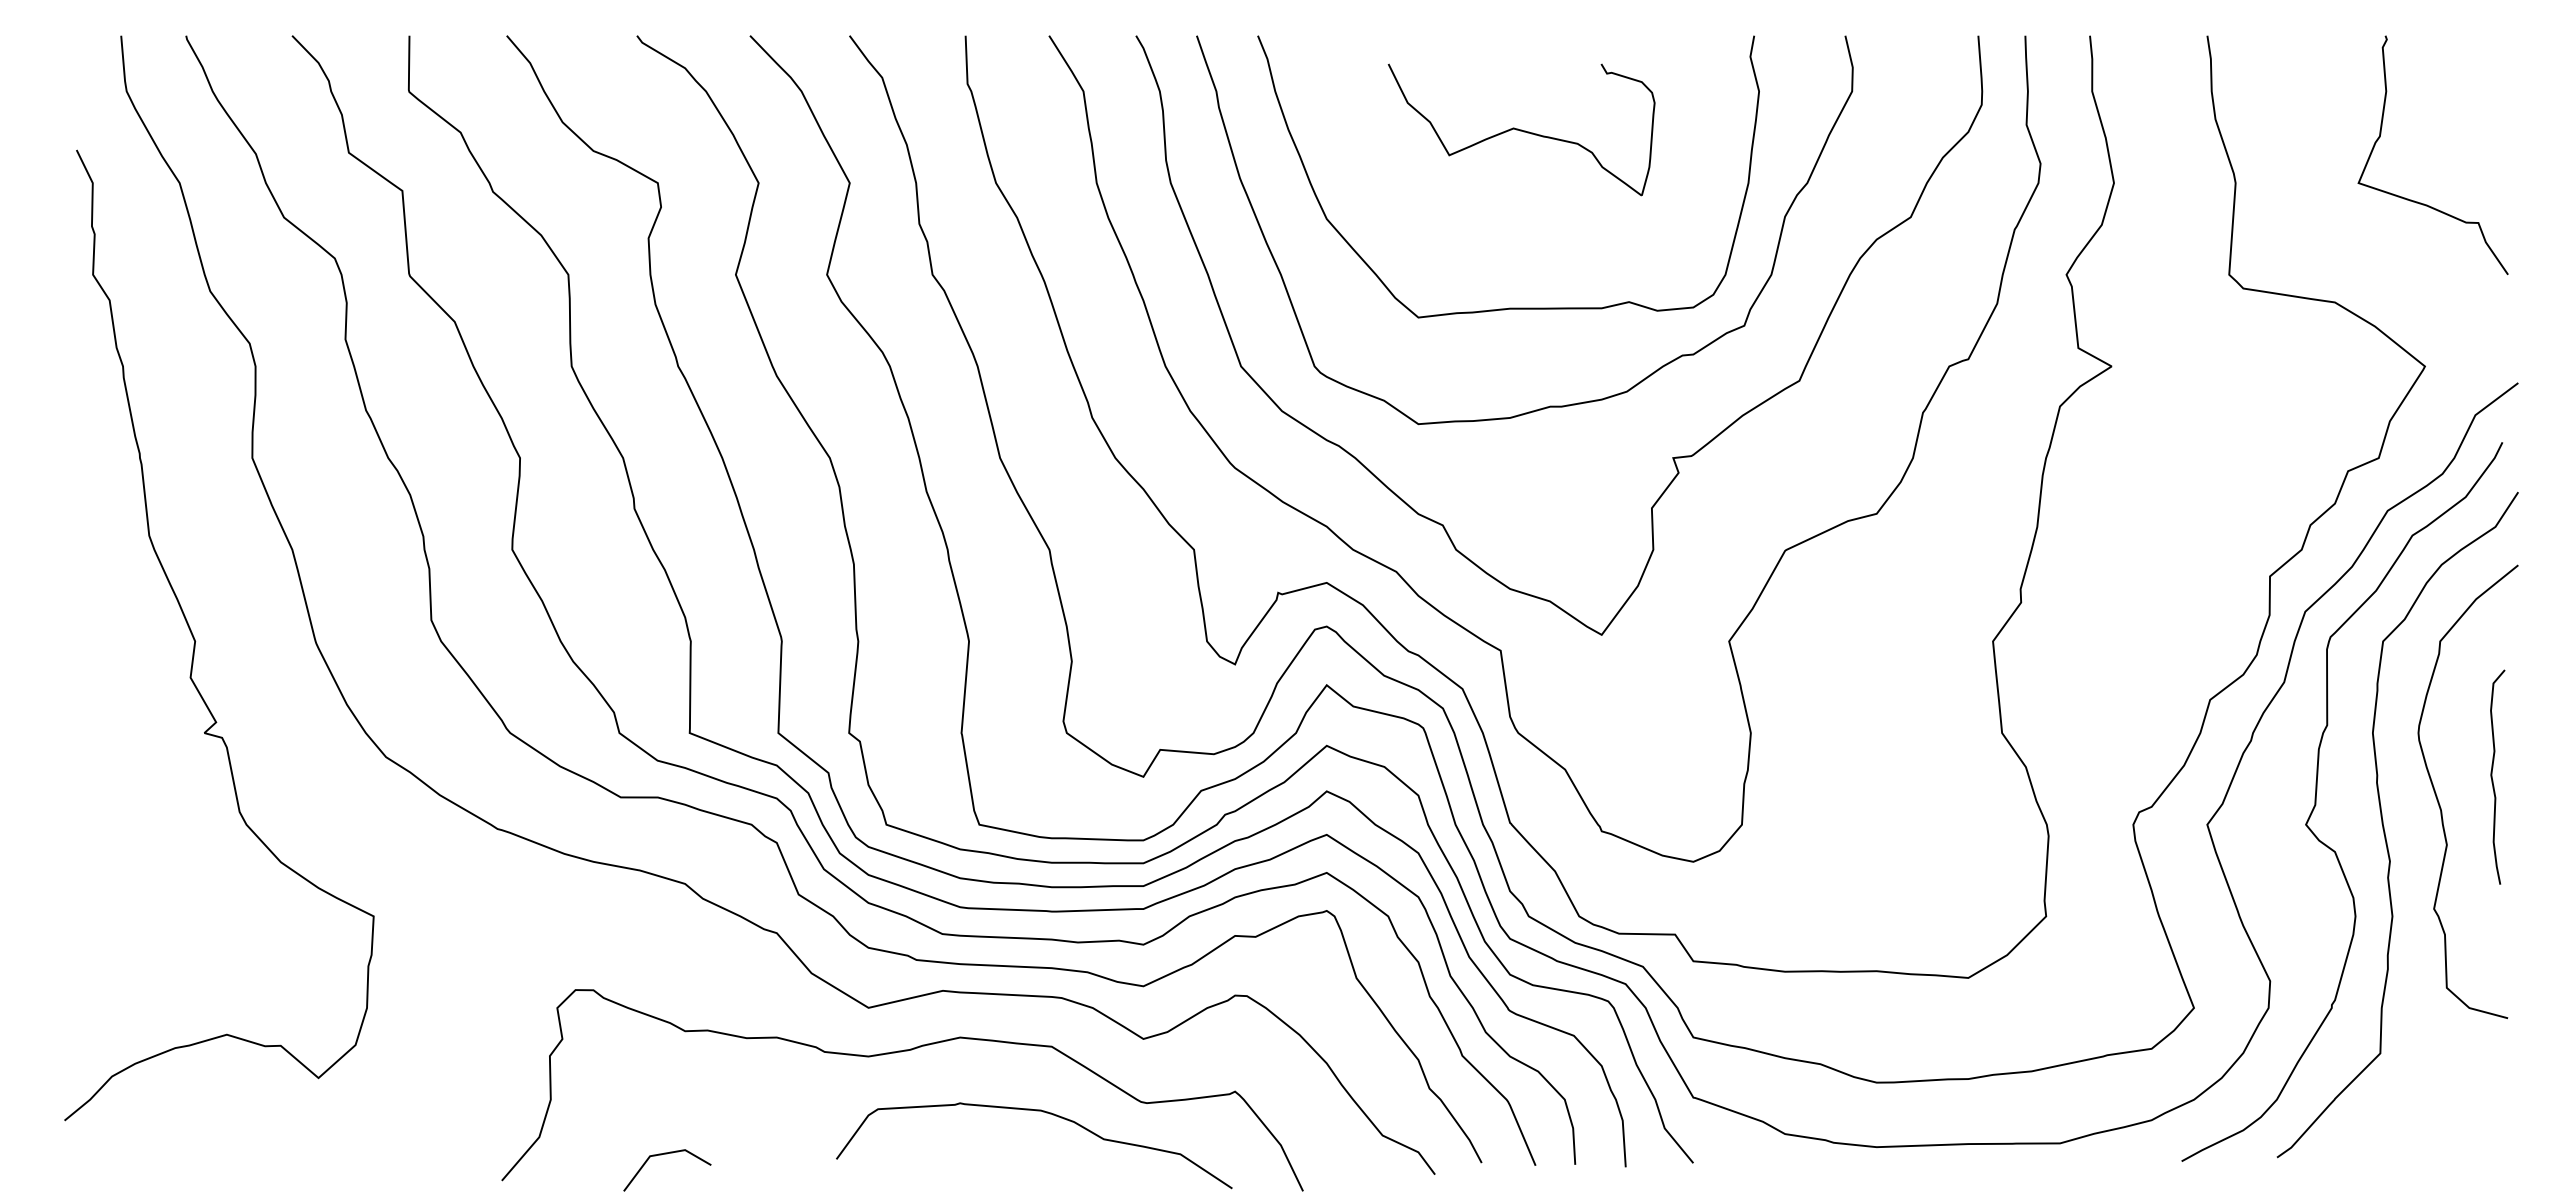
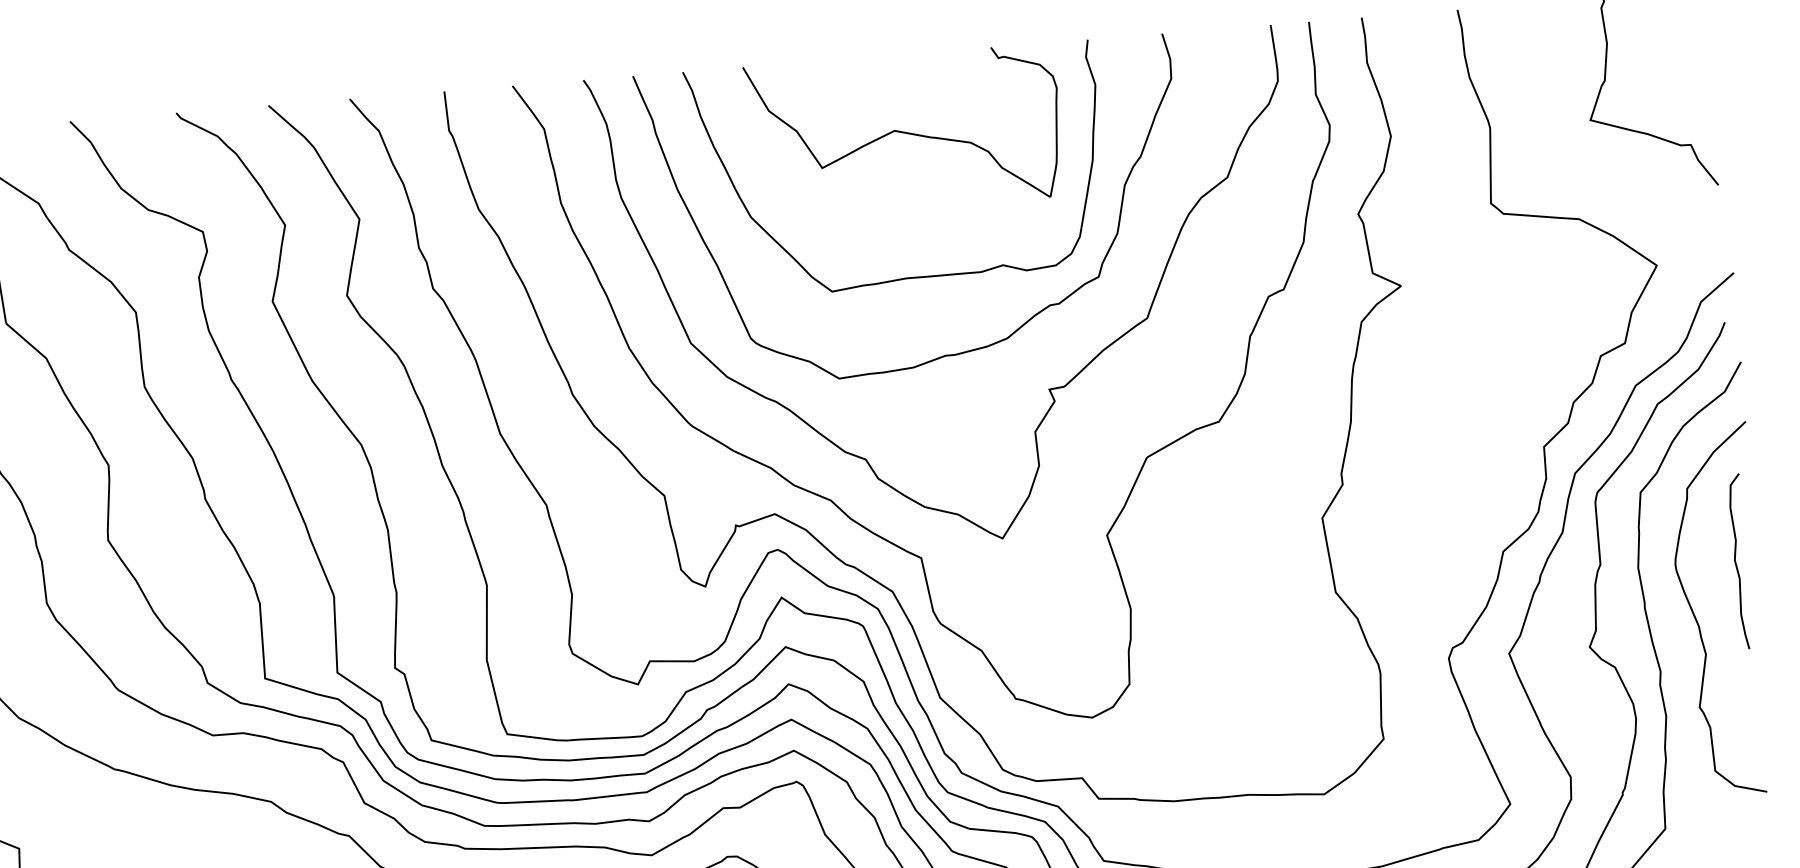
part: (1521, 129) -> (904, 131), size x1.43
curve: (2492, 776) -> (1735, 561), moved

